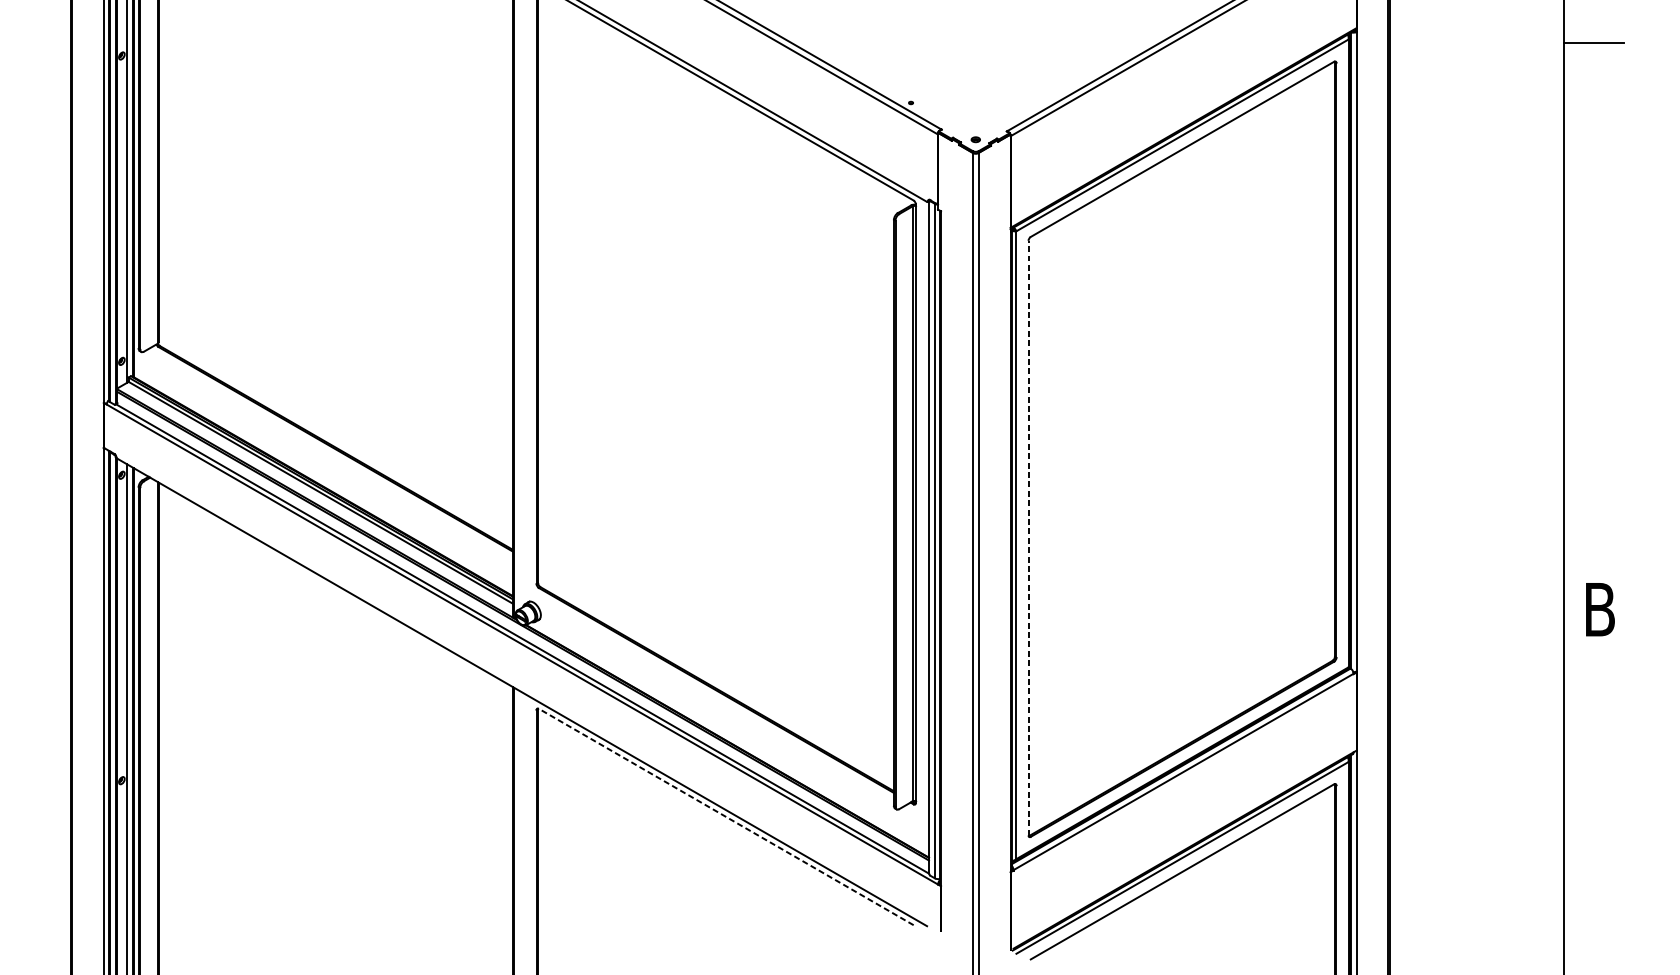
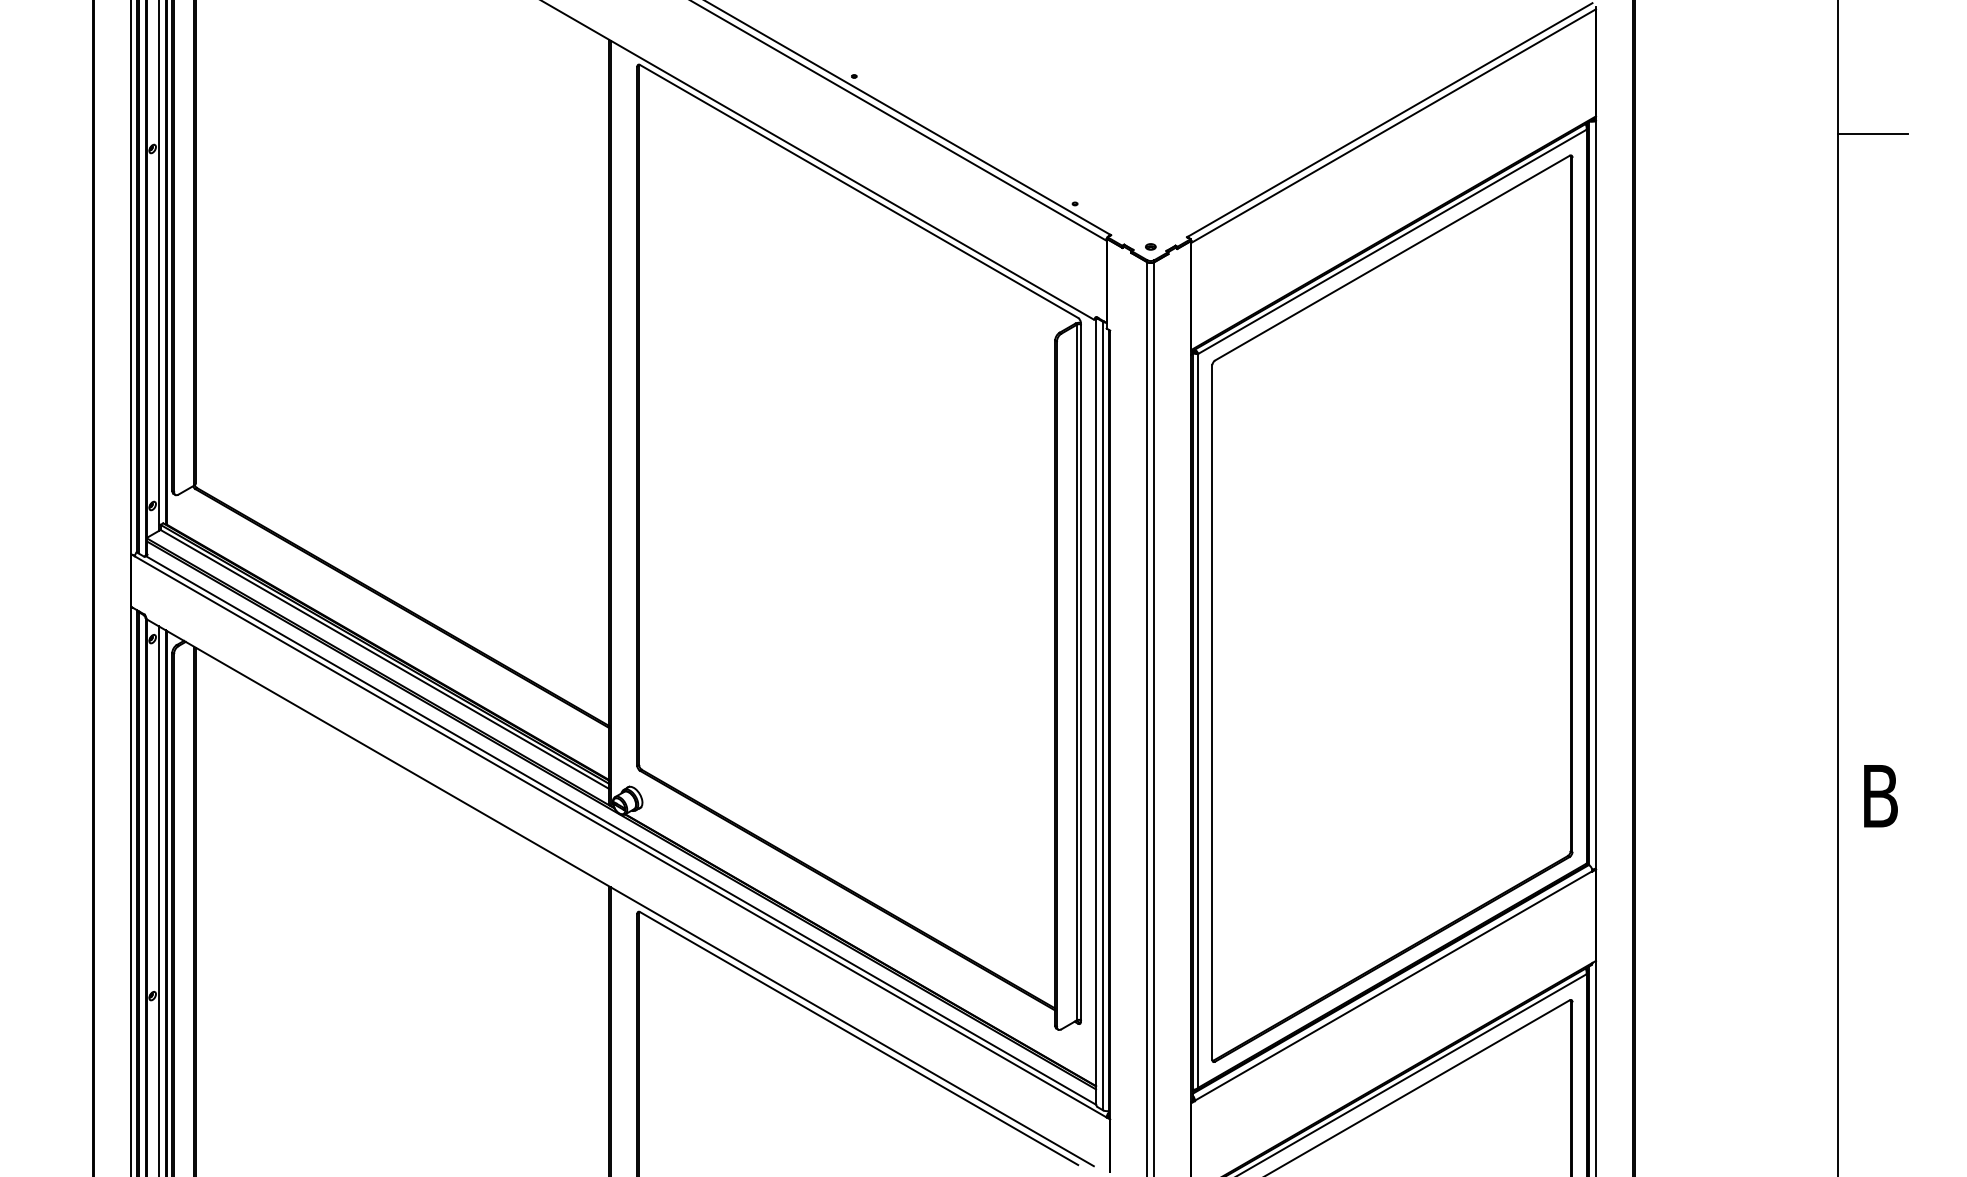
line: (1028, 538) -> (1212, 712), dashed -> solid
line: (726, 816) -> (859, 1038), dashed -> solid

